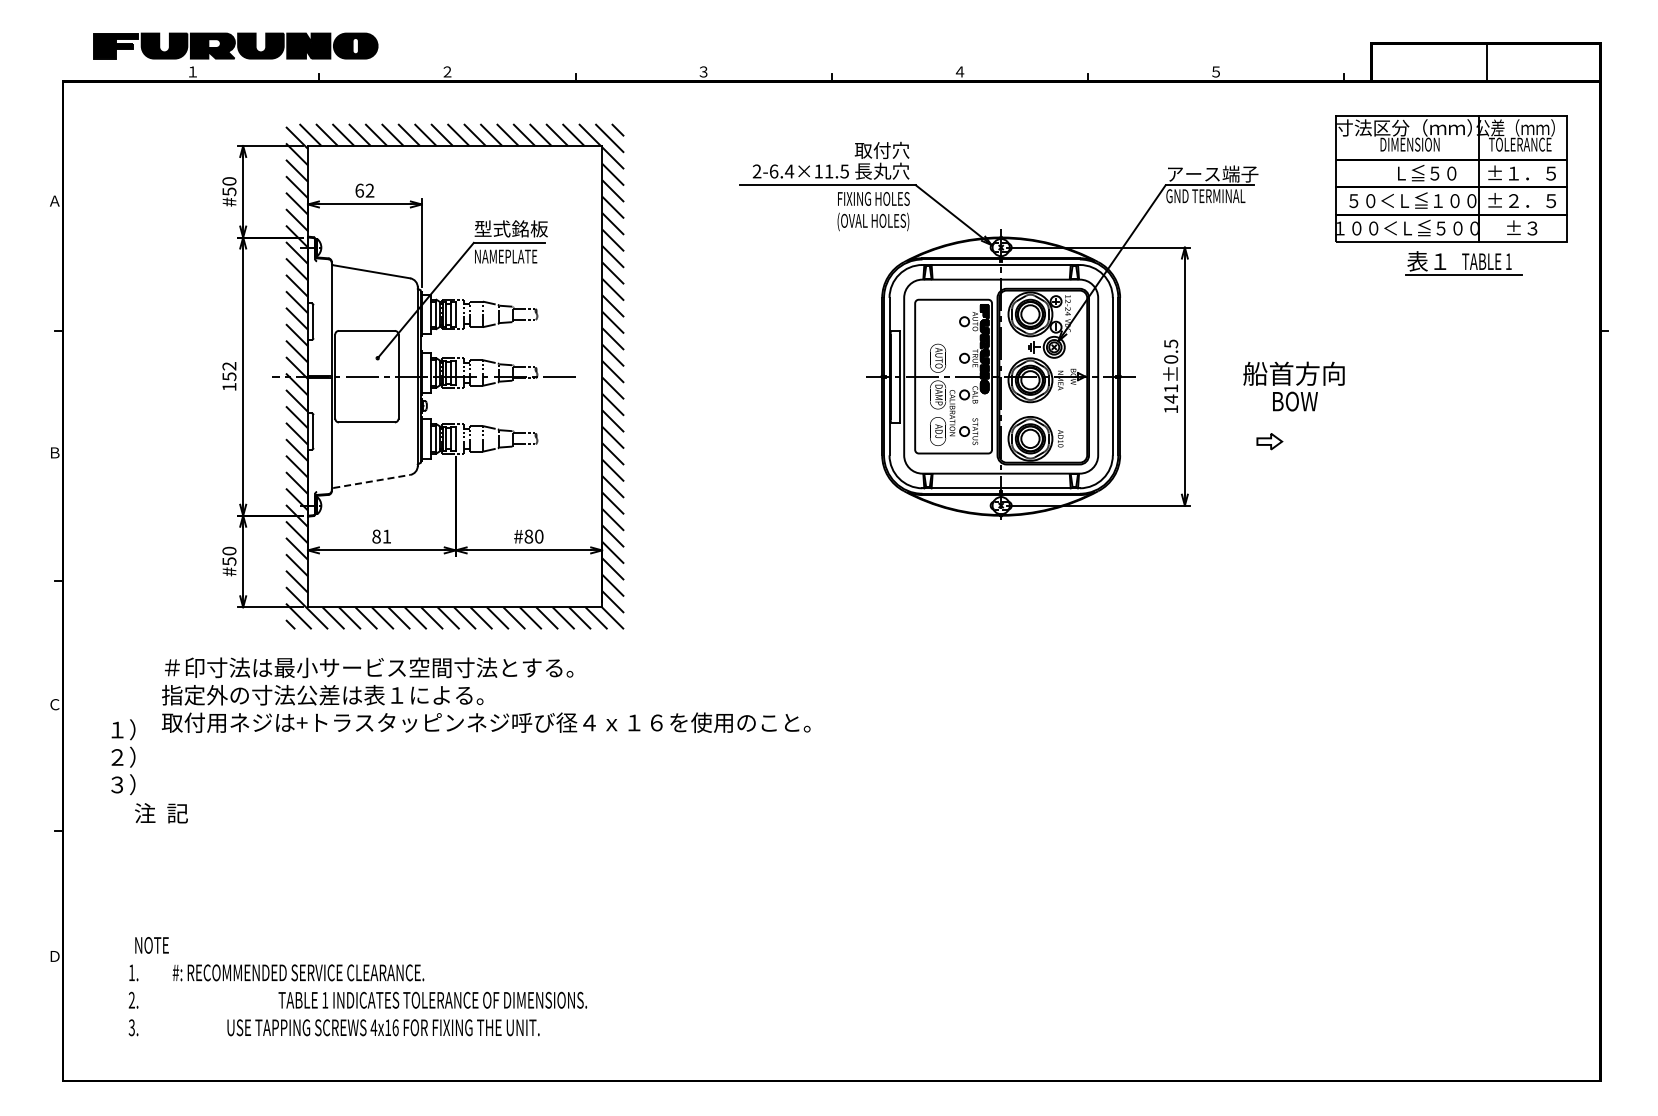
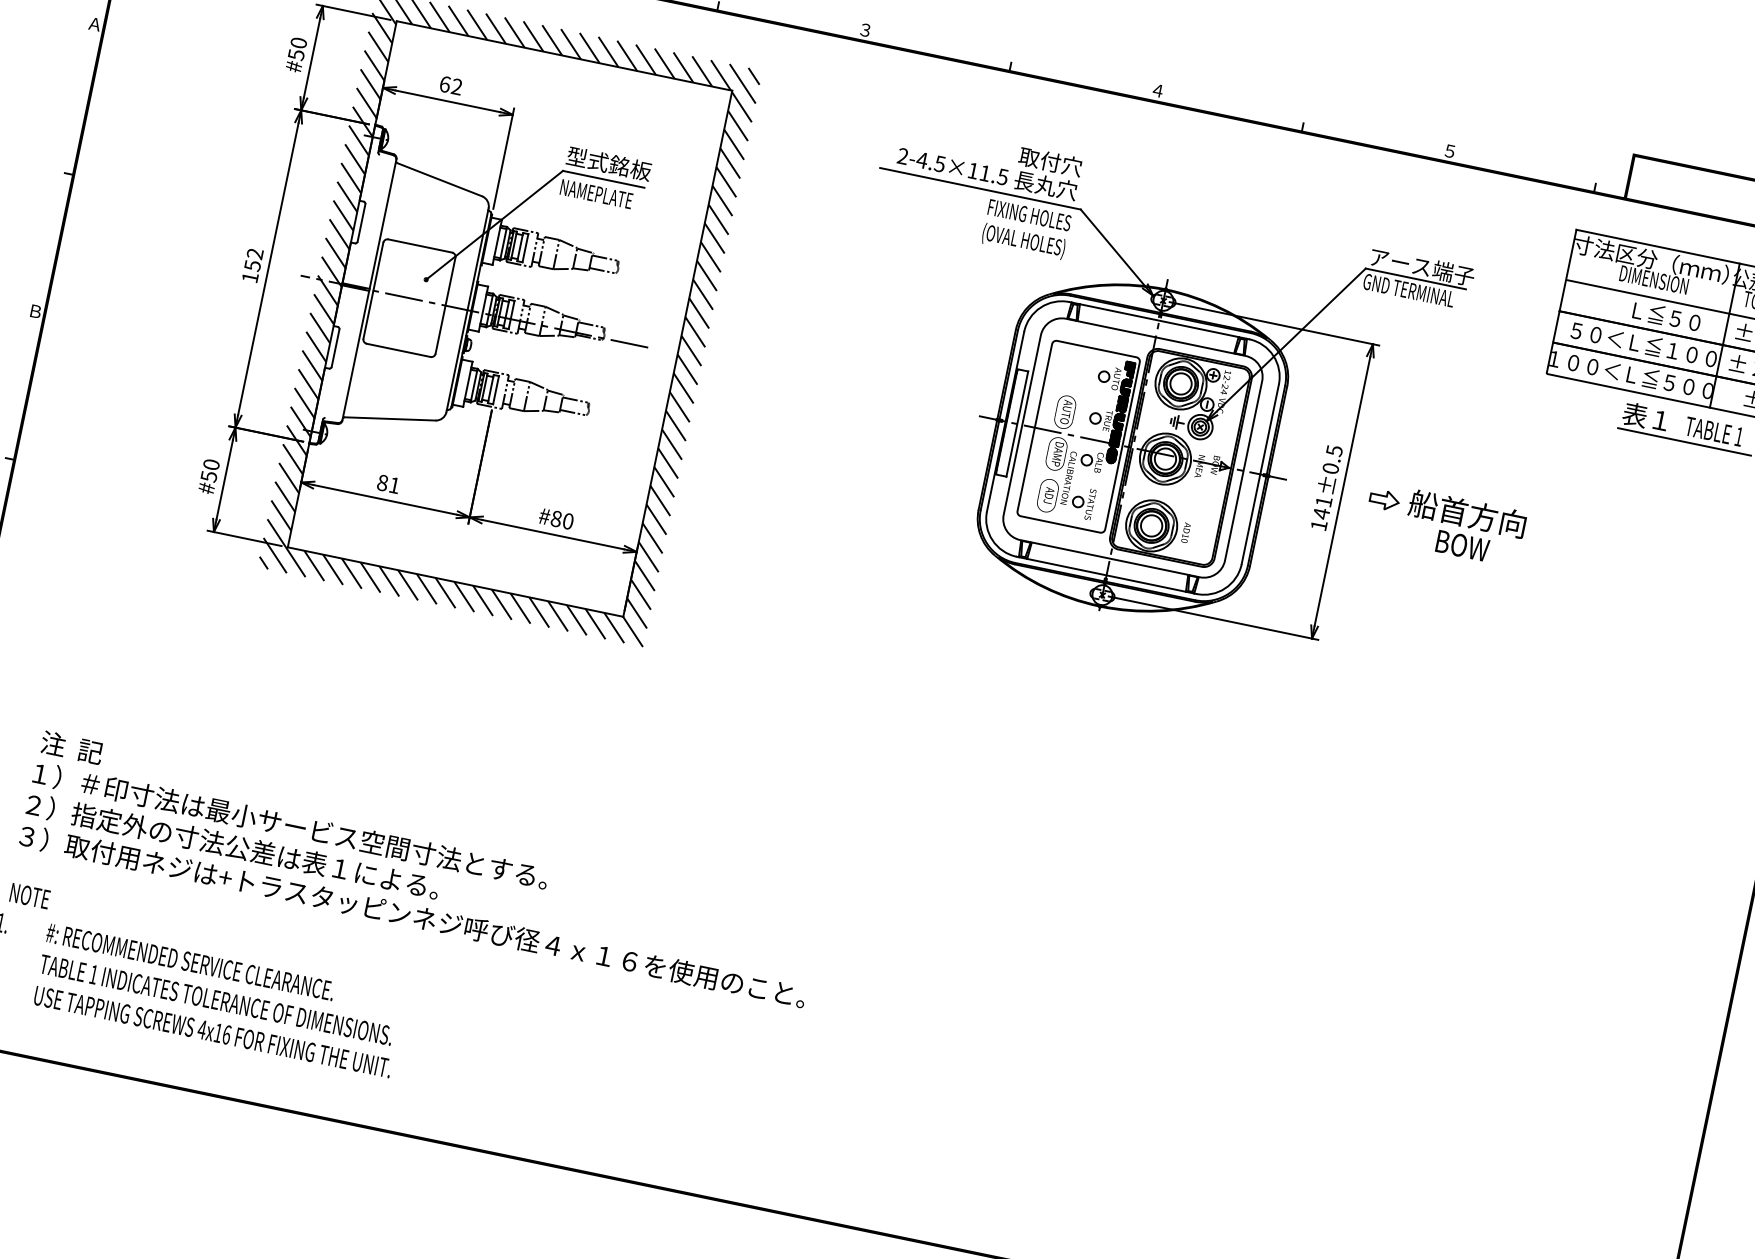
text: (781, 171) -> (930, 162), 2-6.4×11.5 -> 2-4.5×11.5
part: (1269, 441) -> (1384, 499), moved
line: (371, 481) -> (389, 418), dashed -> solid
text: (486, 695) -> (442, 890), moved
text: (123, 757) -> (40, 806), moved
text: (432, 999) -> (216, 999), moved
text: (383, 1027) -> (213, 1031), moved

